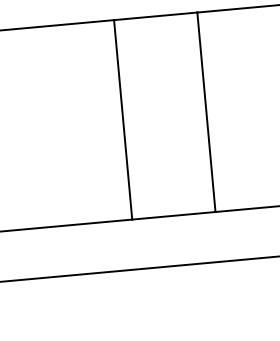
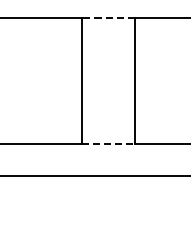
line: (154, 17) -> (107, 18), solid -> dashed
line: (174, 216) -> (108, 144), solid -> dashed

